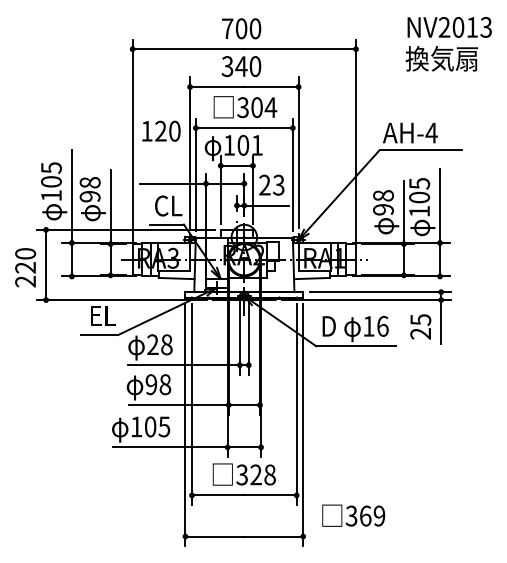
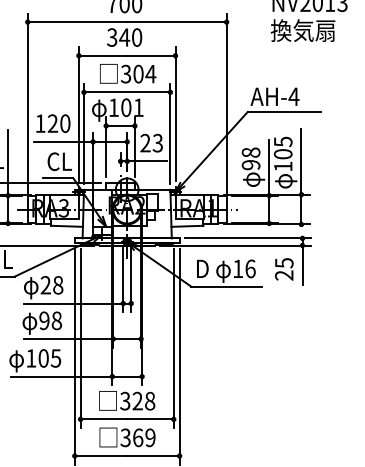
text: (161, 130) -> (53, 122), moved
text: (353, 515) -> (127, 437), moved

